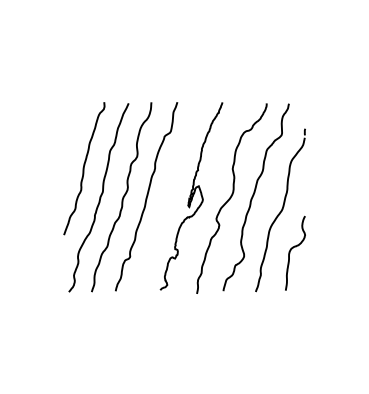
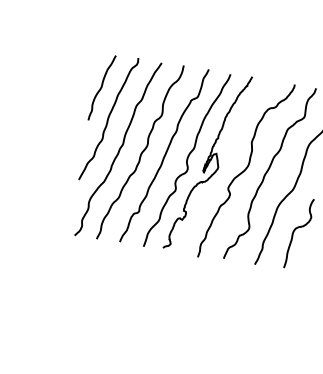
curve: (72, 138) -> (102, 88), added
curve: (169, 197) -> (186, 160), added

